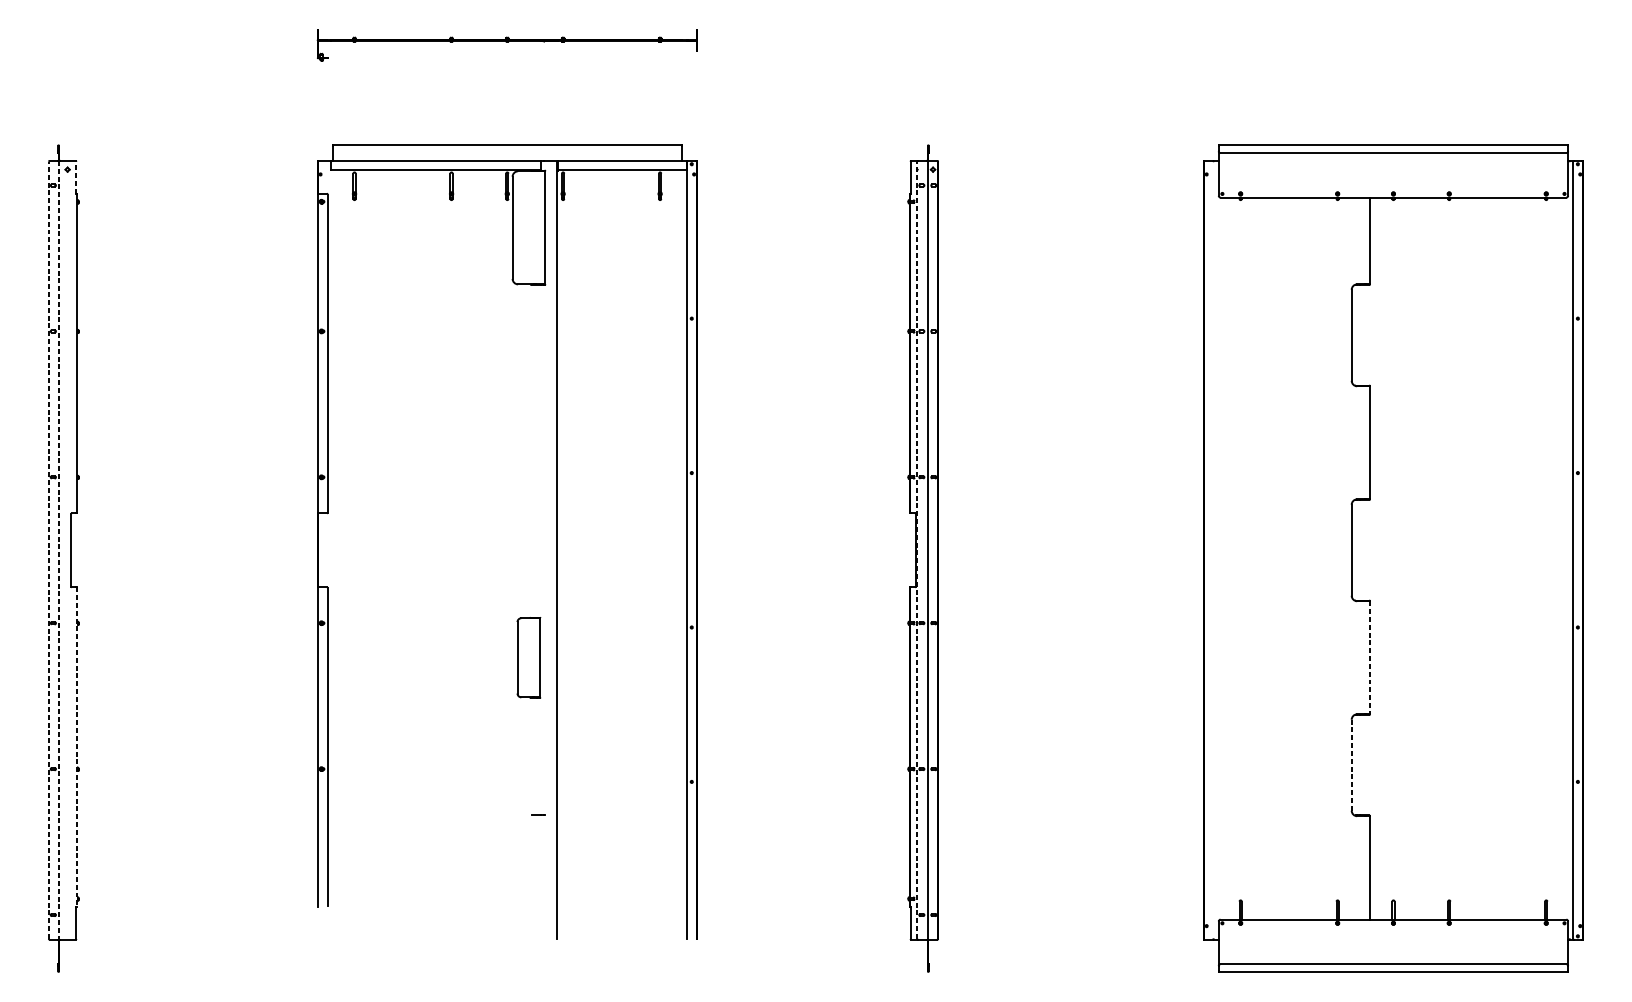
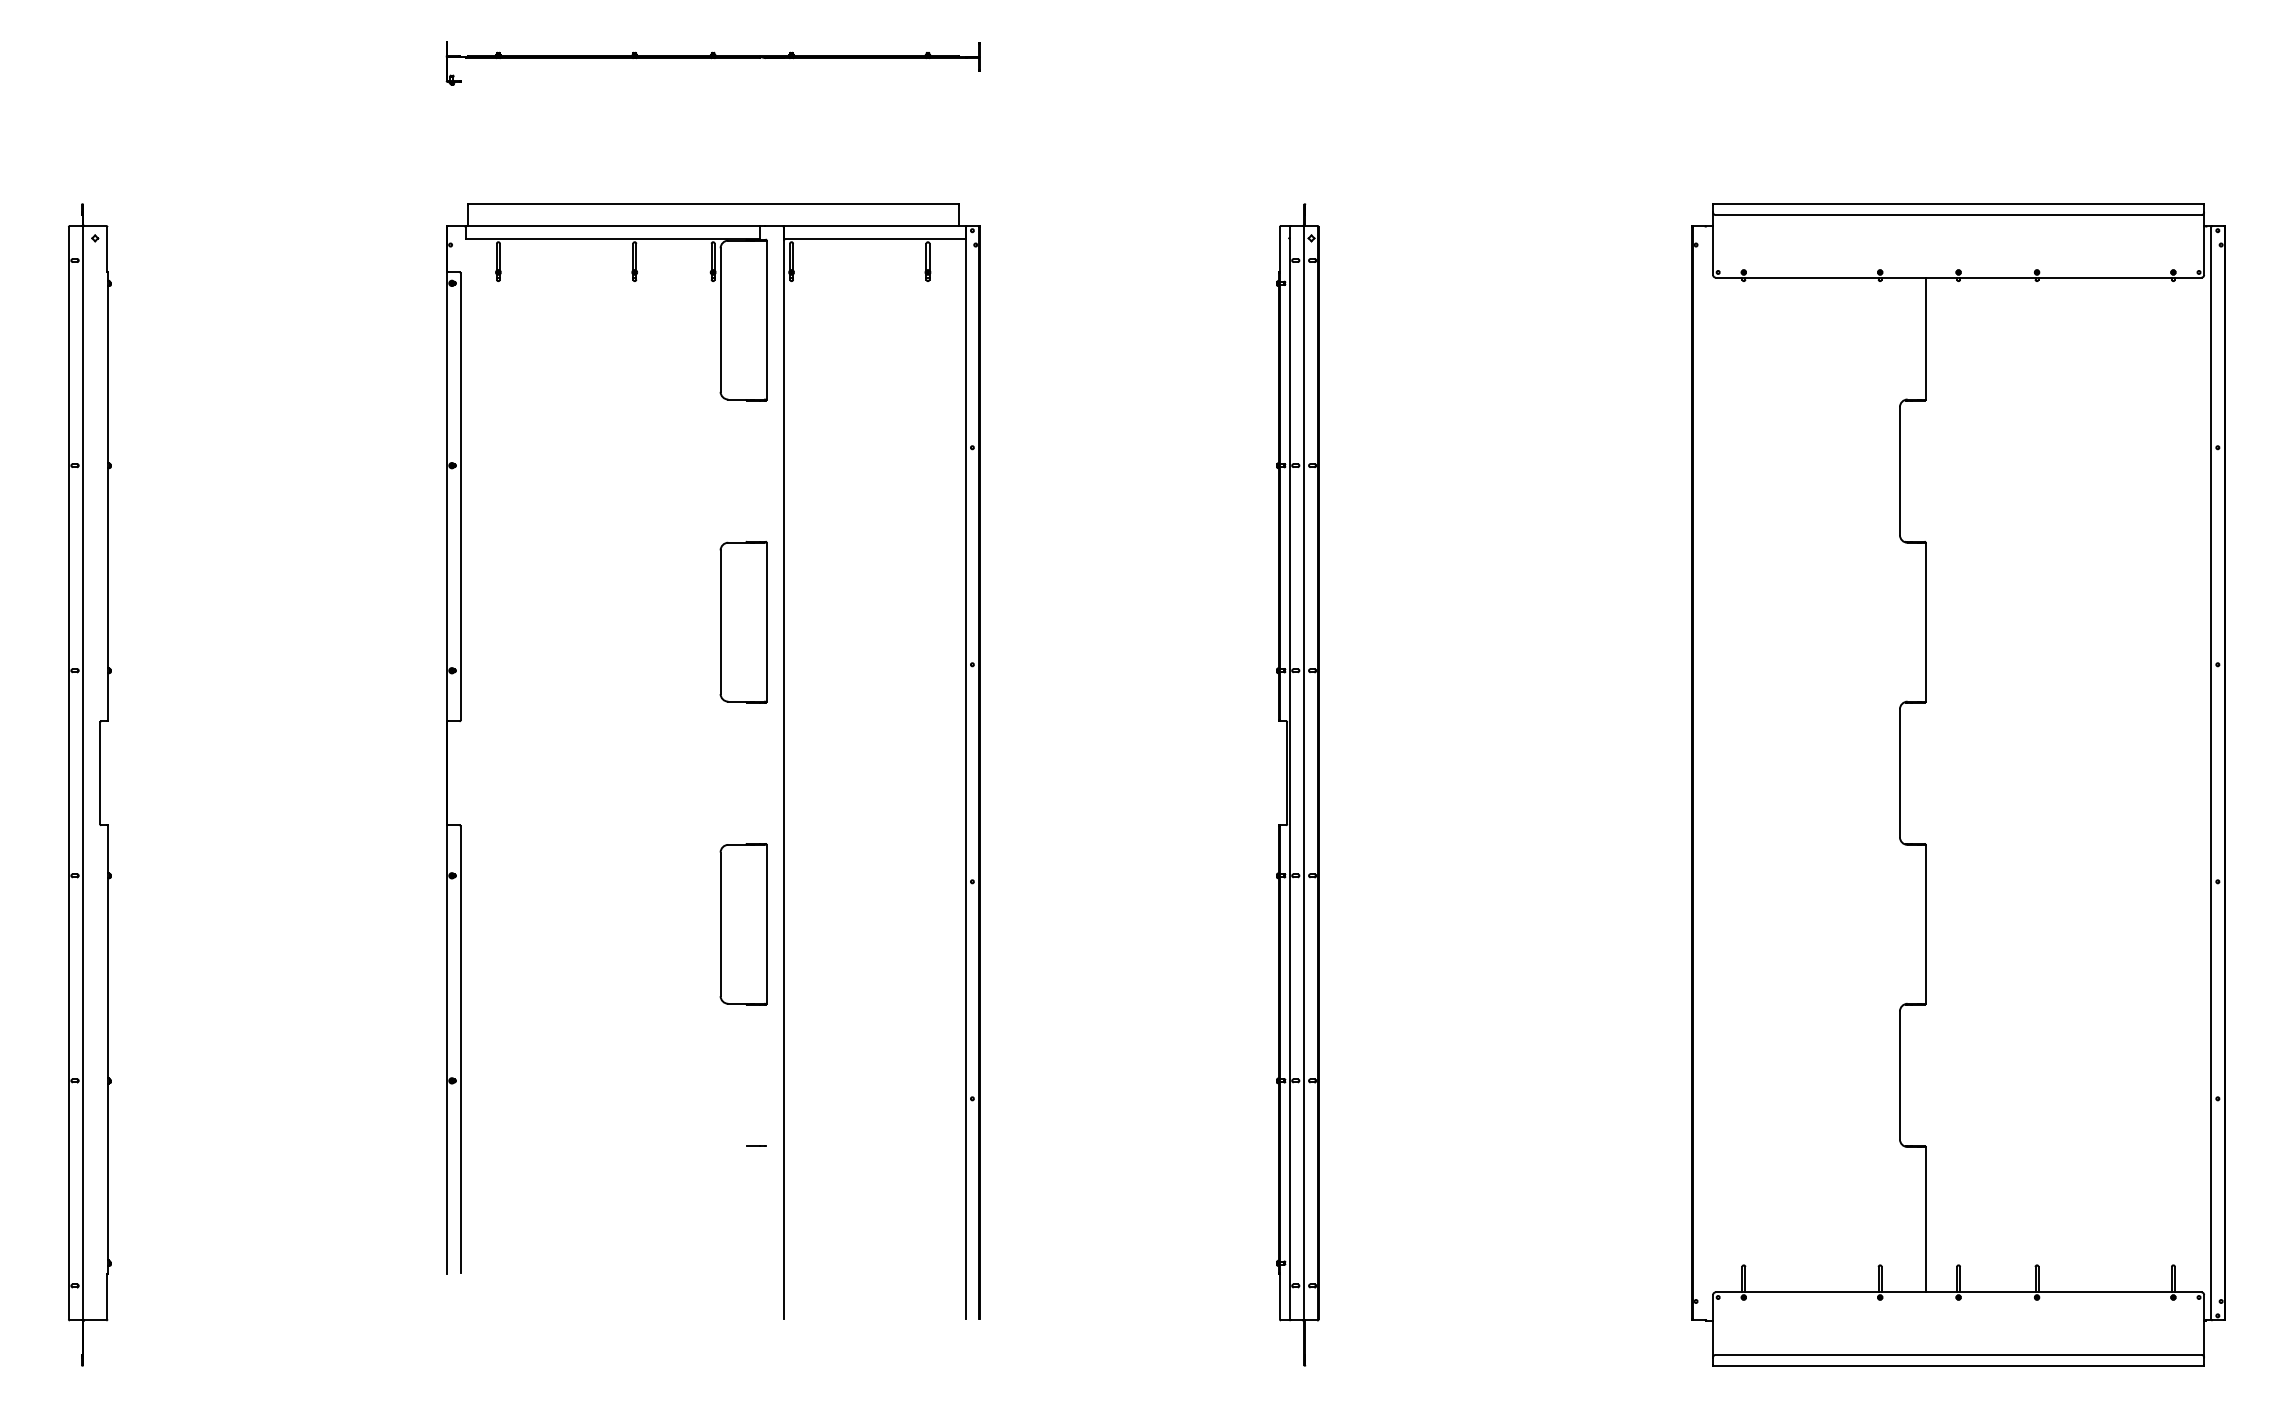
line: (76, 177) -> (107, 249), dashed -> solid
part: (528, 442) -> (743, 621), added
line: (48, 549) -> (68, 772), dashed -> solid
line: (917, 549) -> (1289, 772), dashed -> solid
line: (59, 550) -> (83, 773), dashed -> solid
part: (528, 657) -> (743, 924), size x1.43
line: (1369, 657) -> (1925, 924), dashed -> solid
line: (77, 746) -> (108, 1049), dashed -> solid
line: (1351, 765) -> (1899, 1075), dashed -> solid

